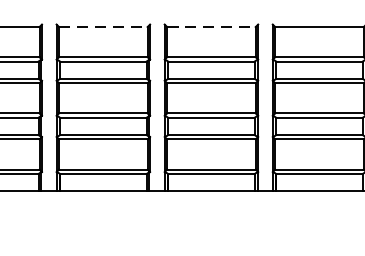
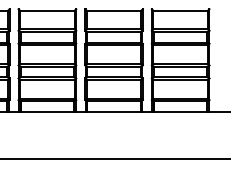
line: (103, 26) -> (47, 10), dashed -> solid
line: (212, 26) -> (114, 10), dashed -> solid

